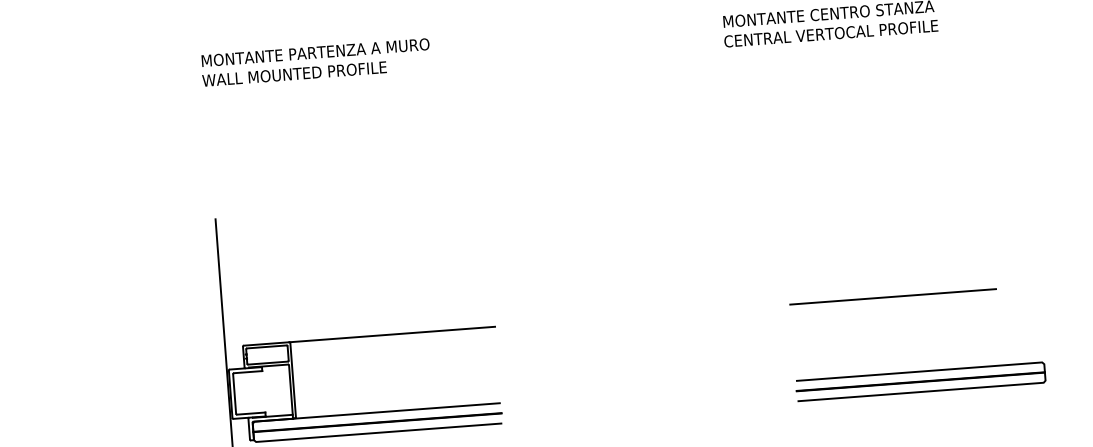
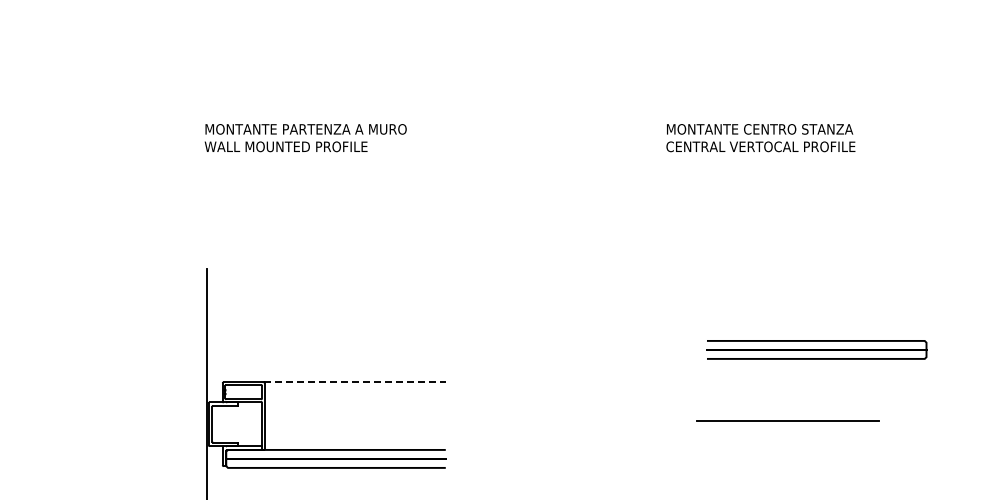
line: (892, 295) -> (787, 420), moved
line: (392, 334) -> (355, 382), solid -> dashed
part: (920, 381) -> (816, 349), moved

